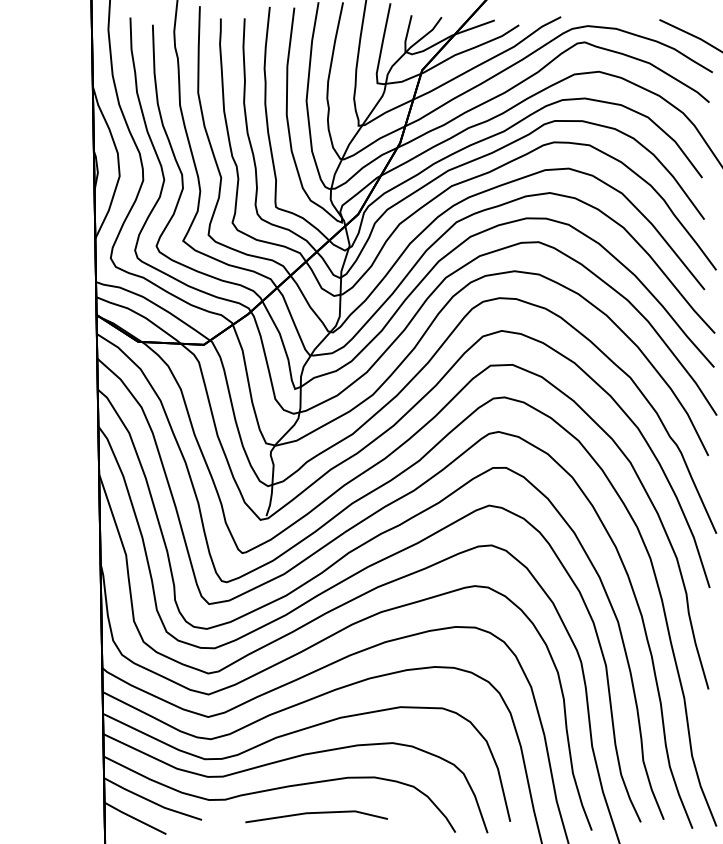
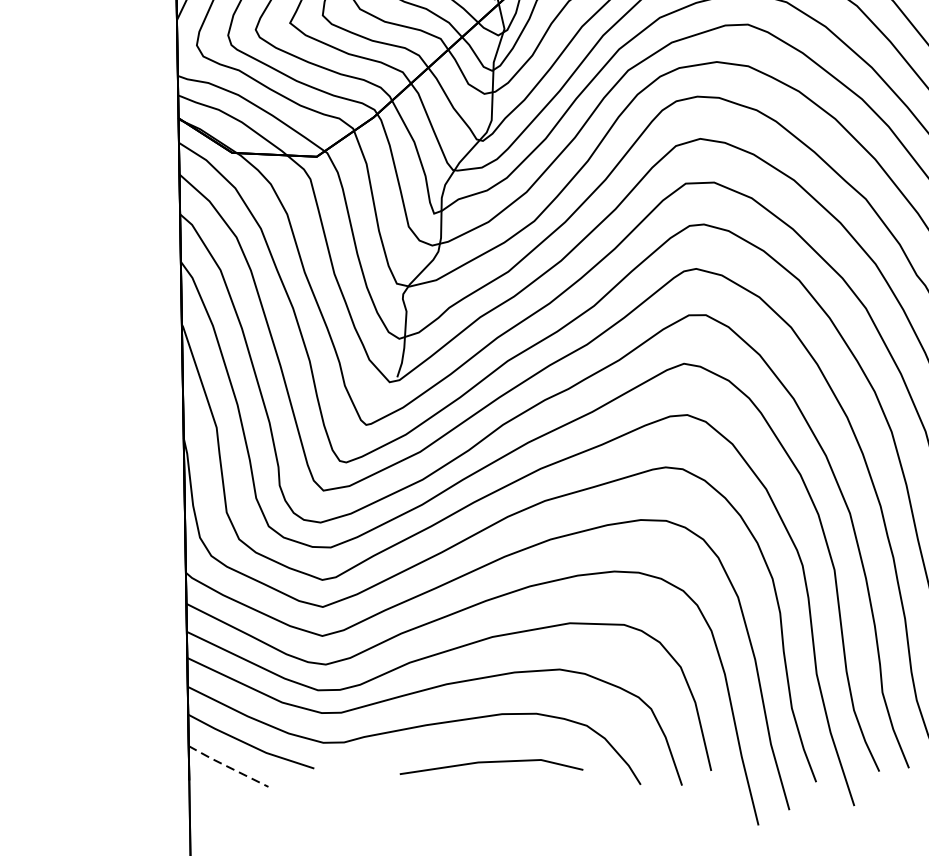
line: (316, 813) -> (491, 762), moved
line: (135, 818) -> (228, 766), solid -> dashed

